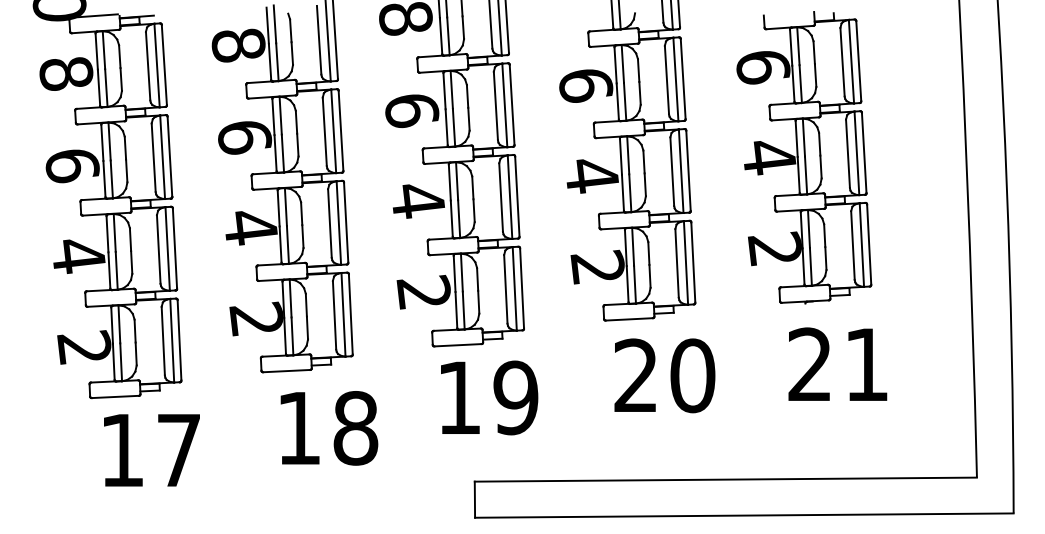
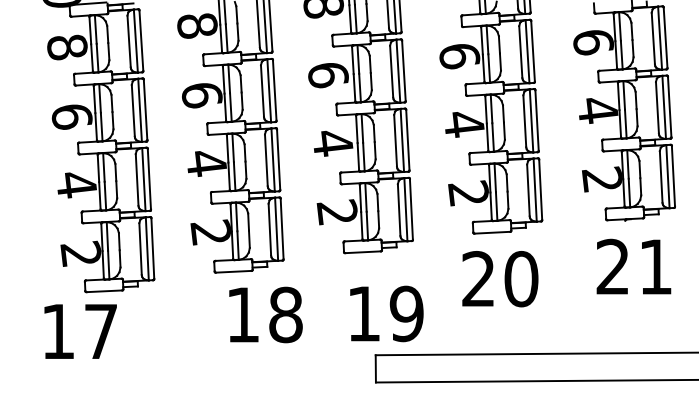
text: (837, 363) -> (633, 266), moved
text: (664, 375) -> (500, 278), moved
text: (489, 397) -> (386, 313), moved
text: (151, 450) -> (80, 331), moved

